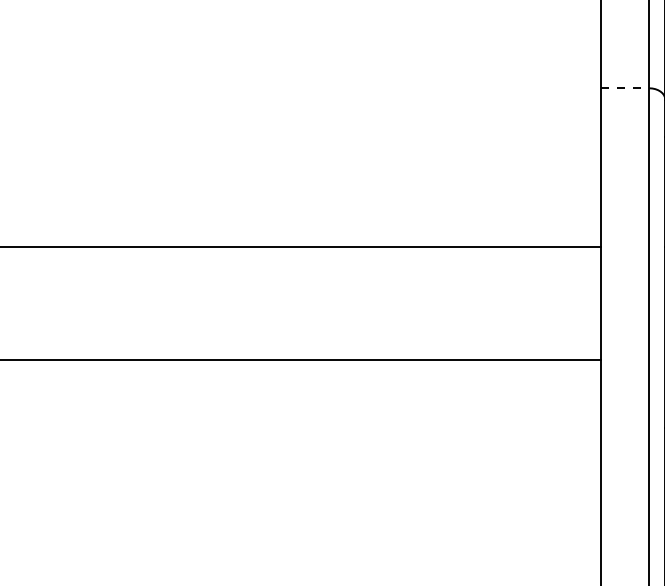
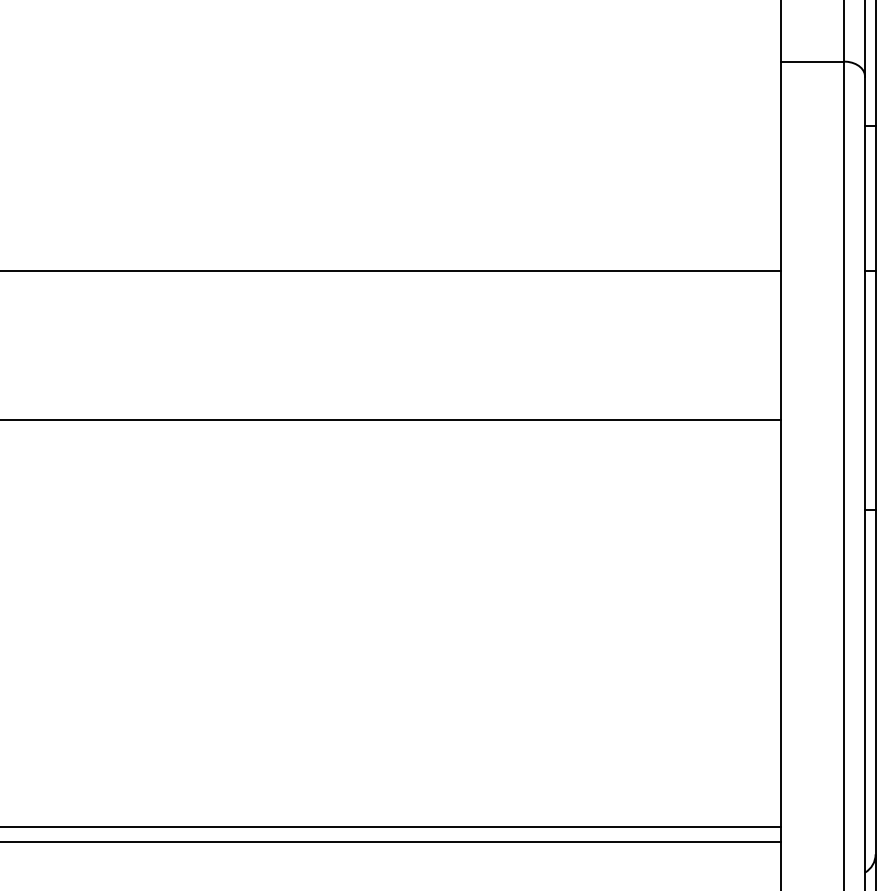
line: (625, 88) -> (812, 61), dashed -> solid

